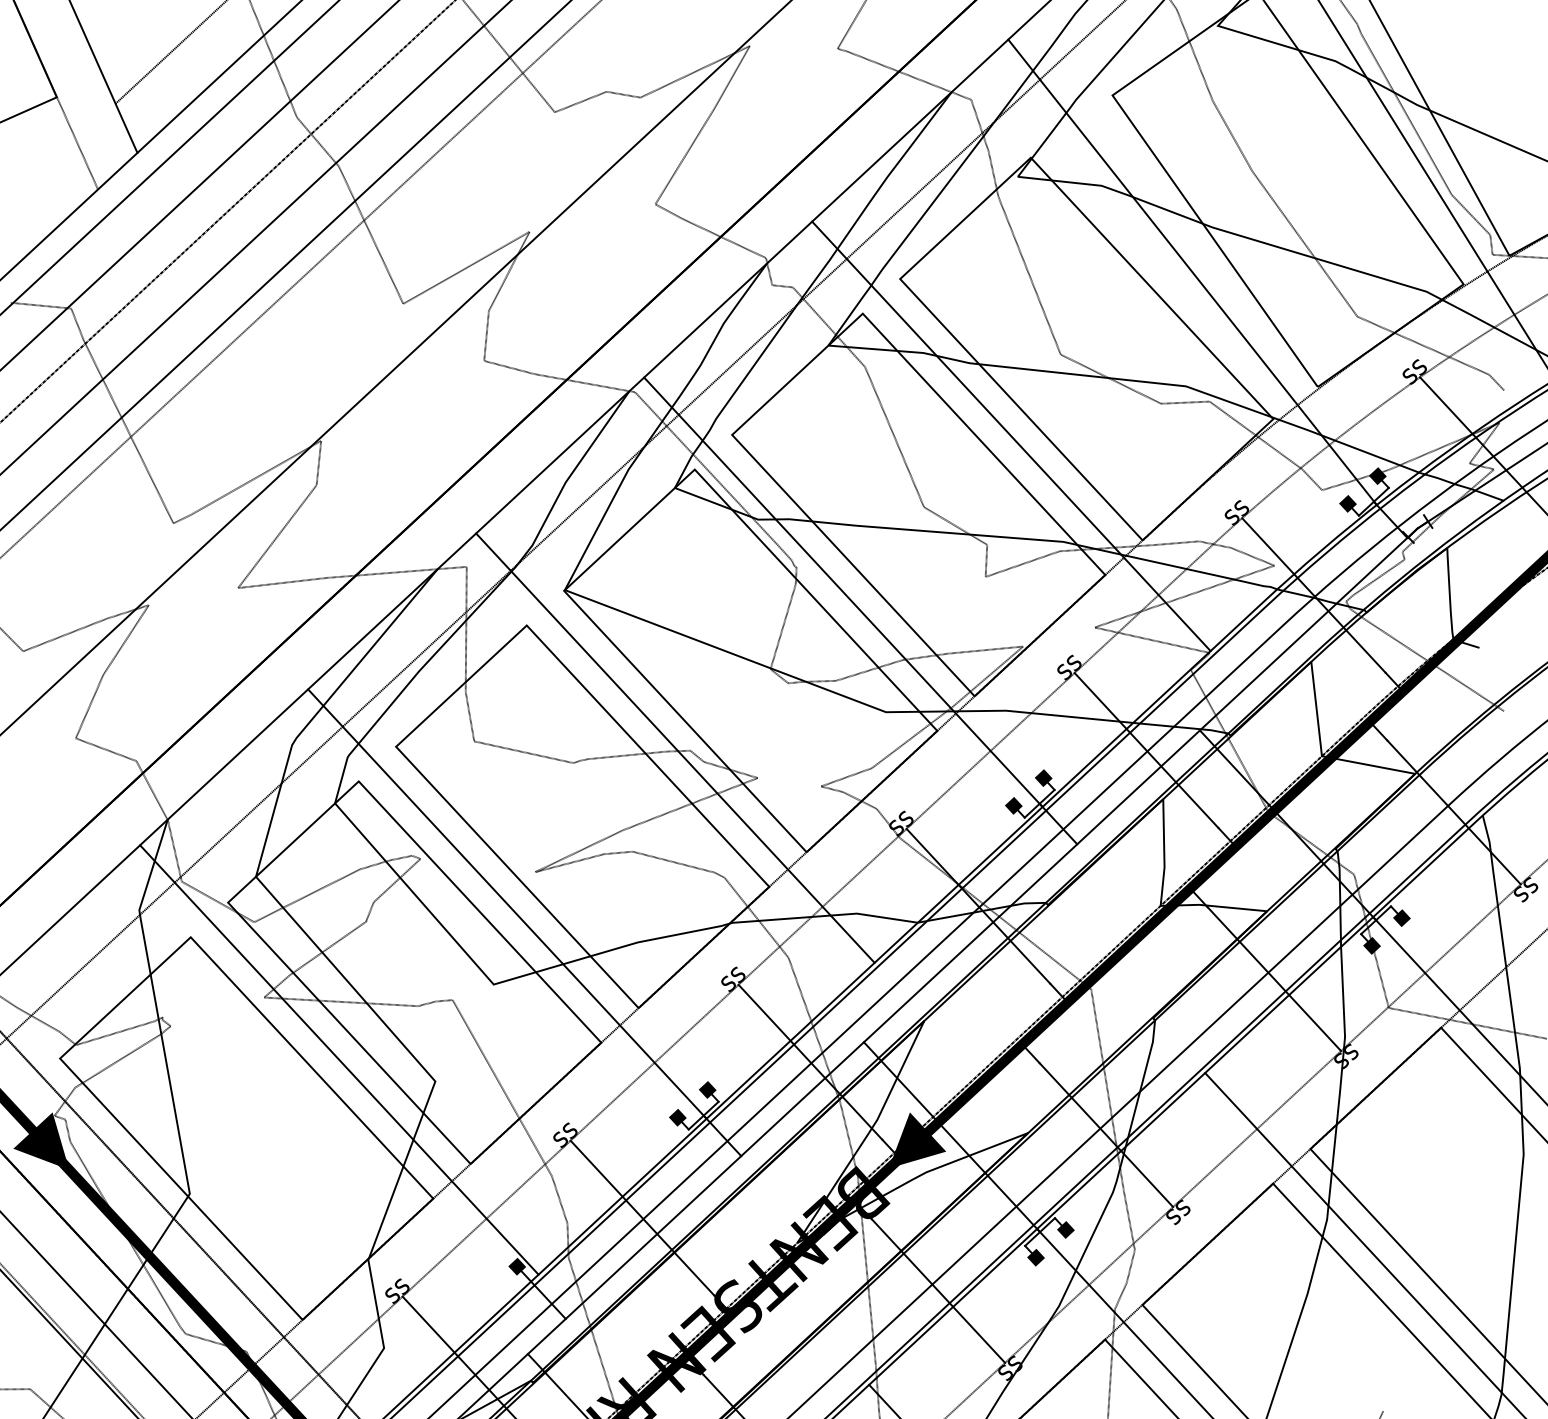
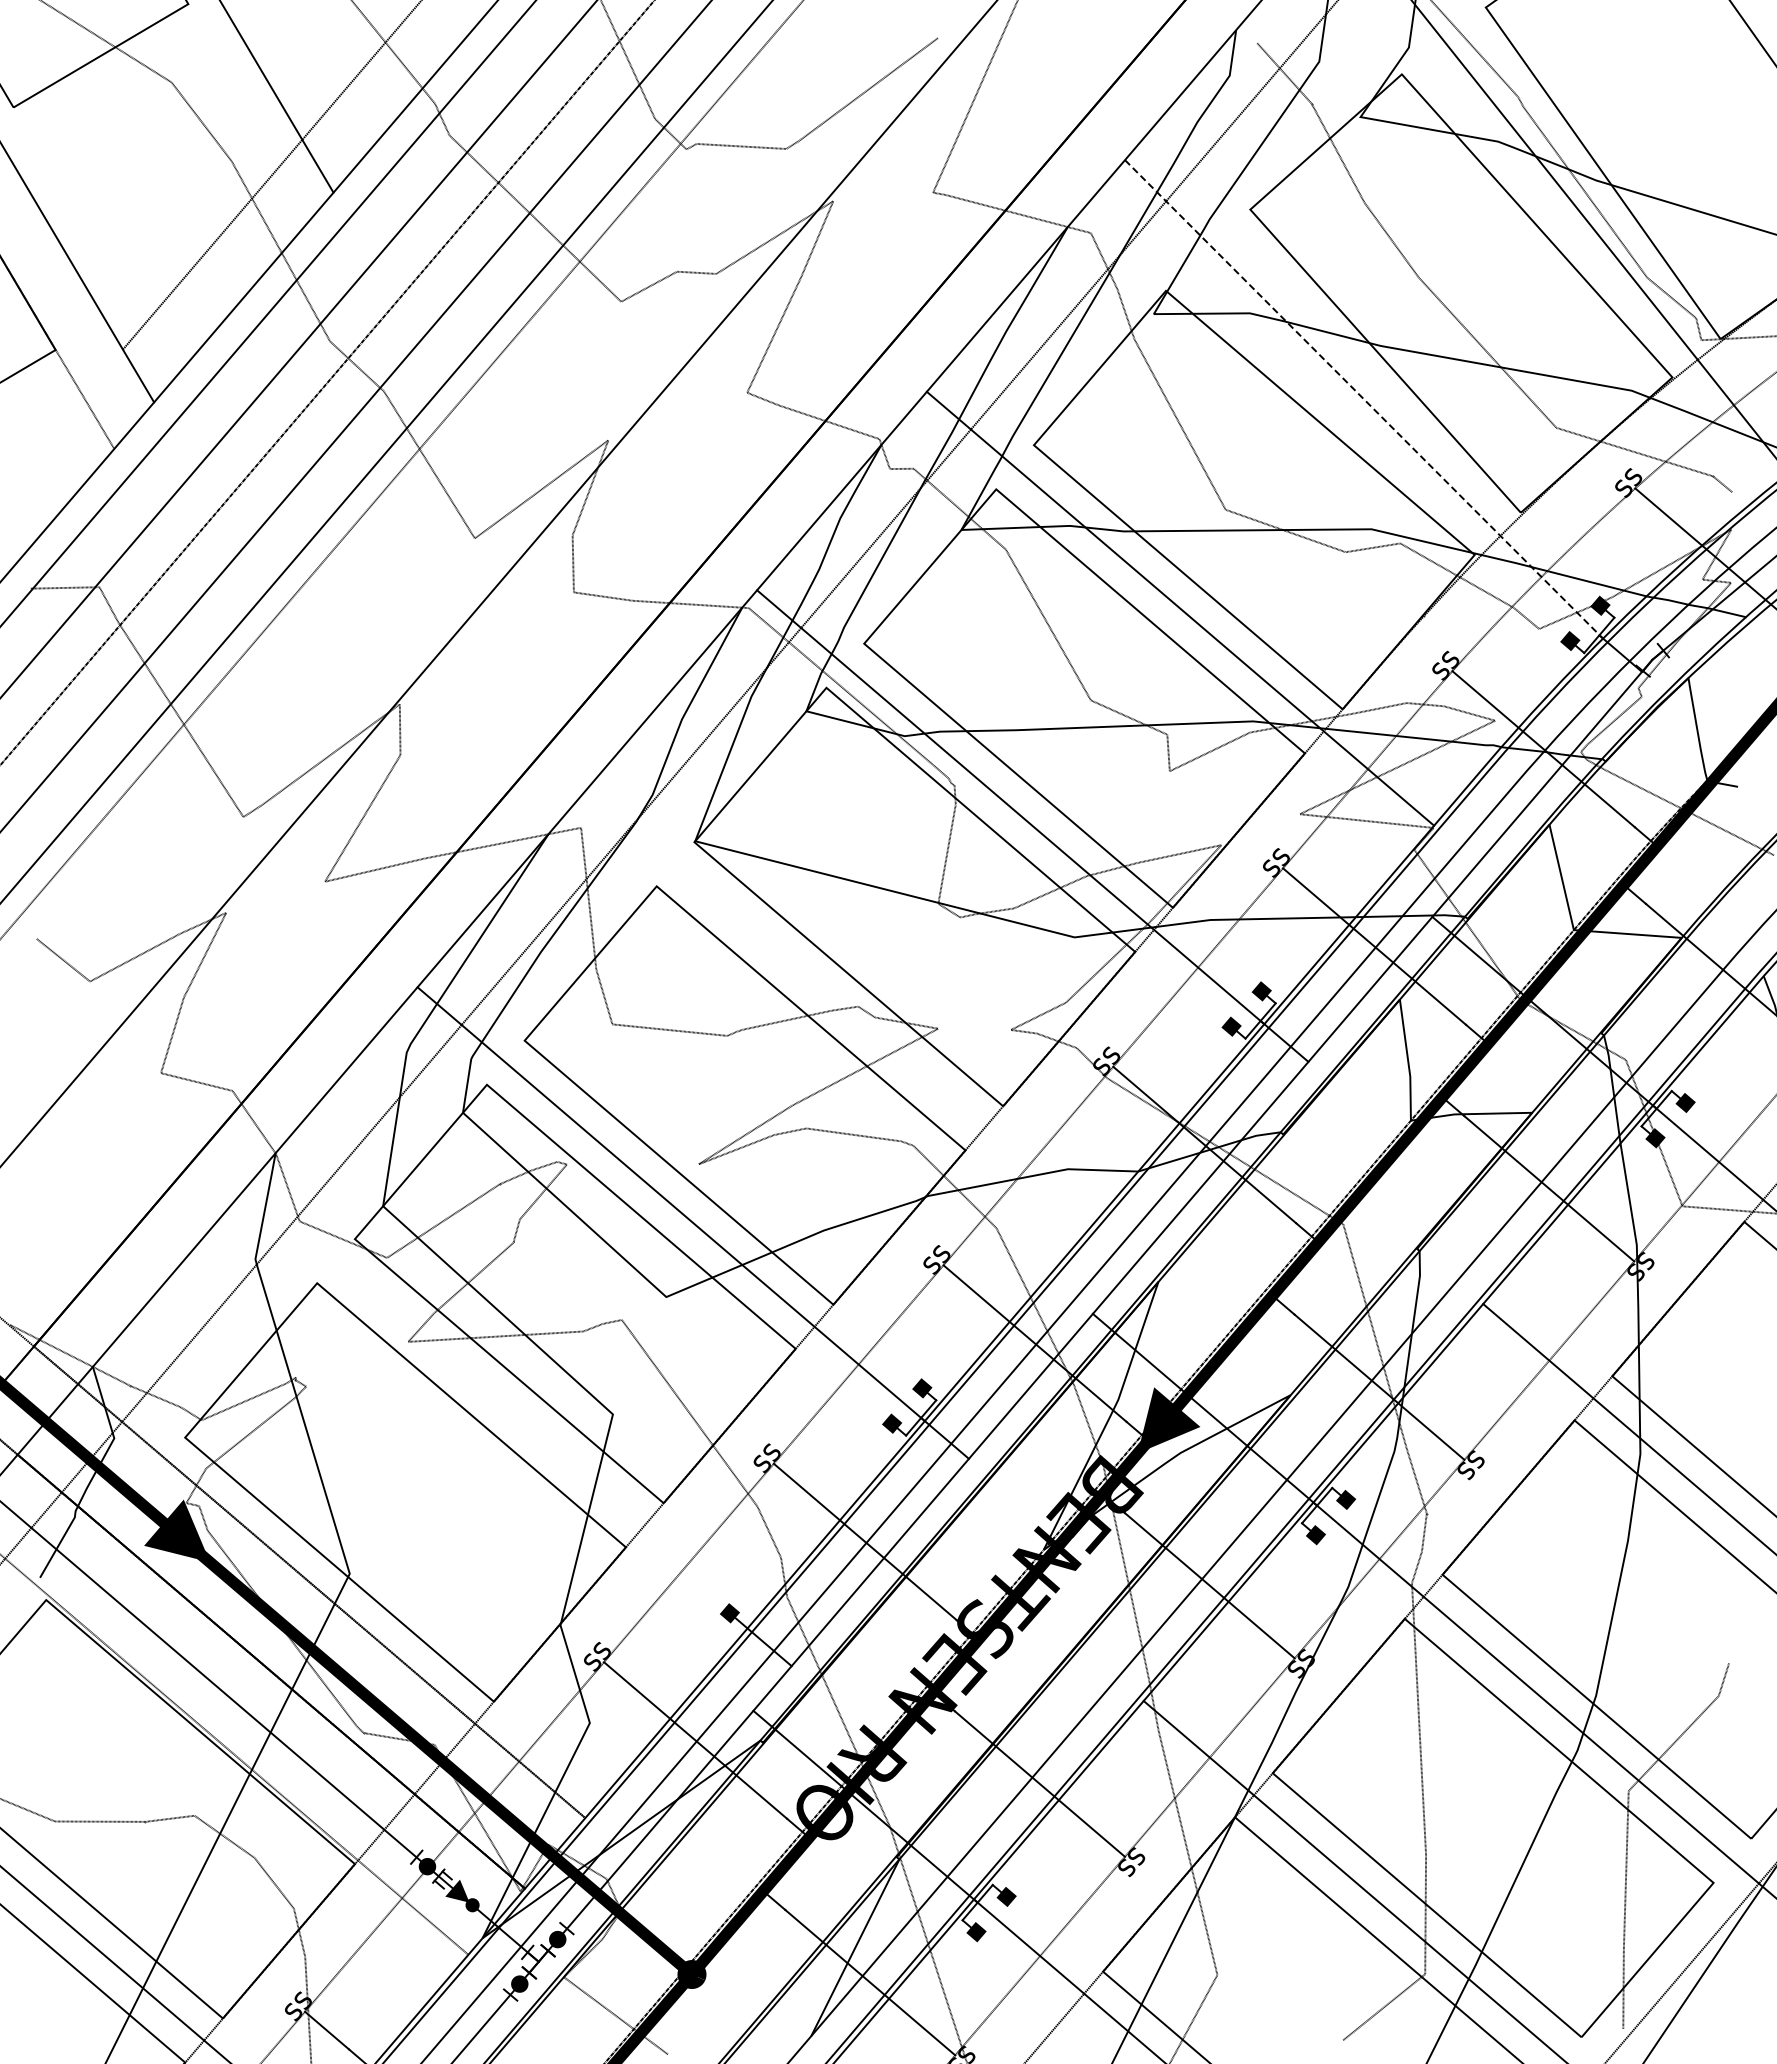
line: (1192, 272) -> (1364, 399), solid -> dashed
line: (674, 747) -> (840, 1005), removed
line: (339, 1059) -> (501, 1402), removed

